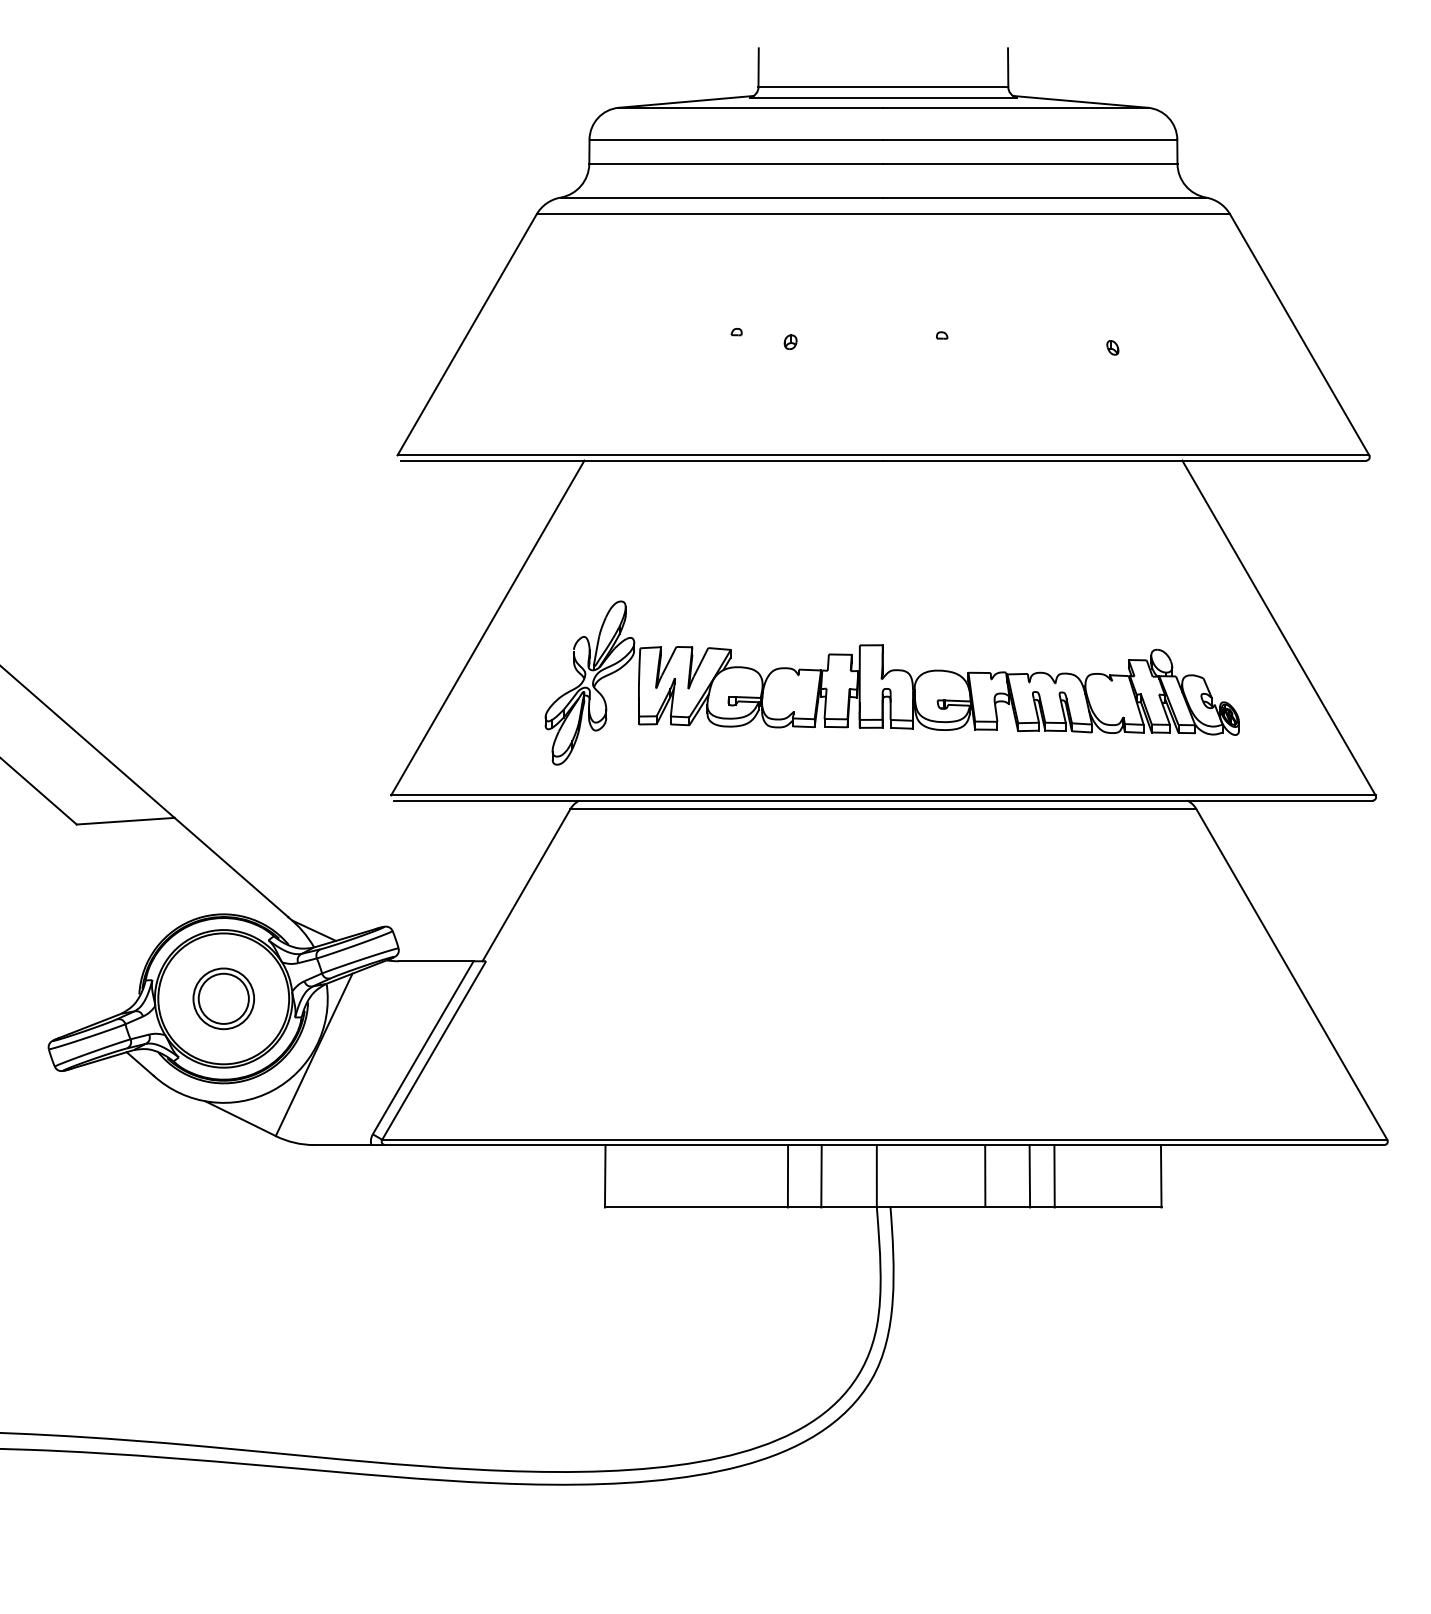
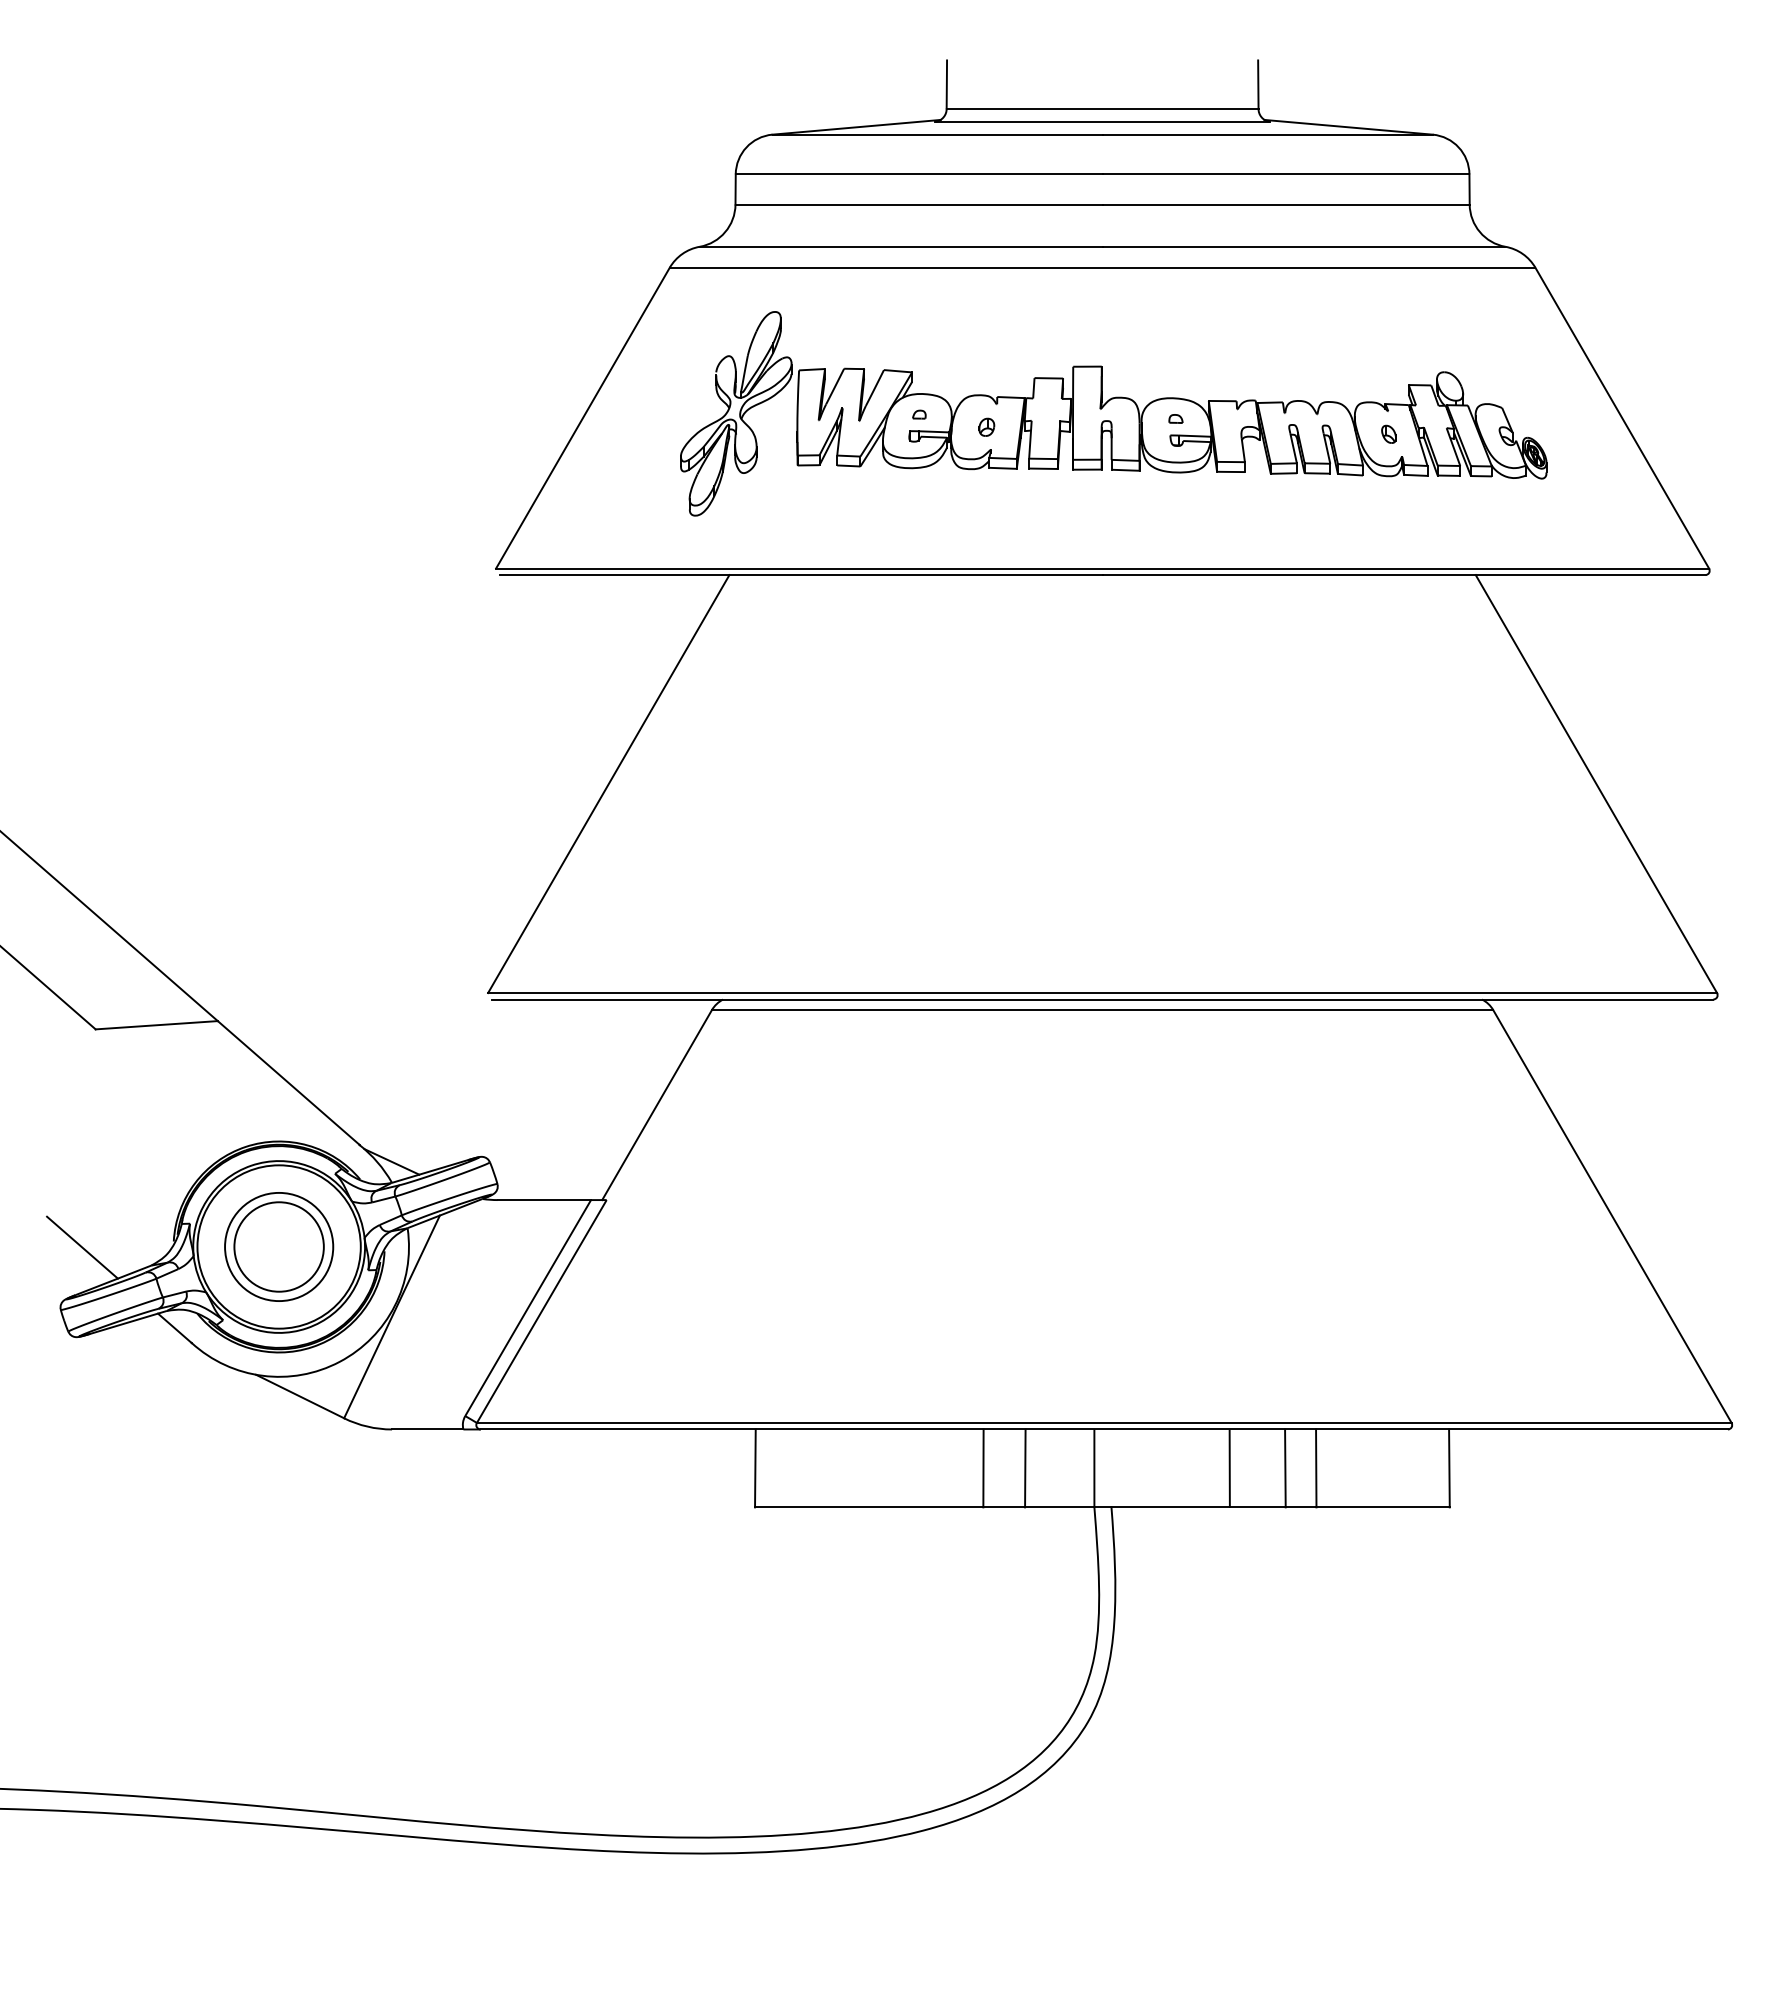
part: (892, 682) -> (1113, 413), moved
part: (224, 998) -> (279, 1246), size x1.43
line: (66, 999) -> (82, 1247), added

